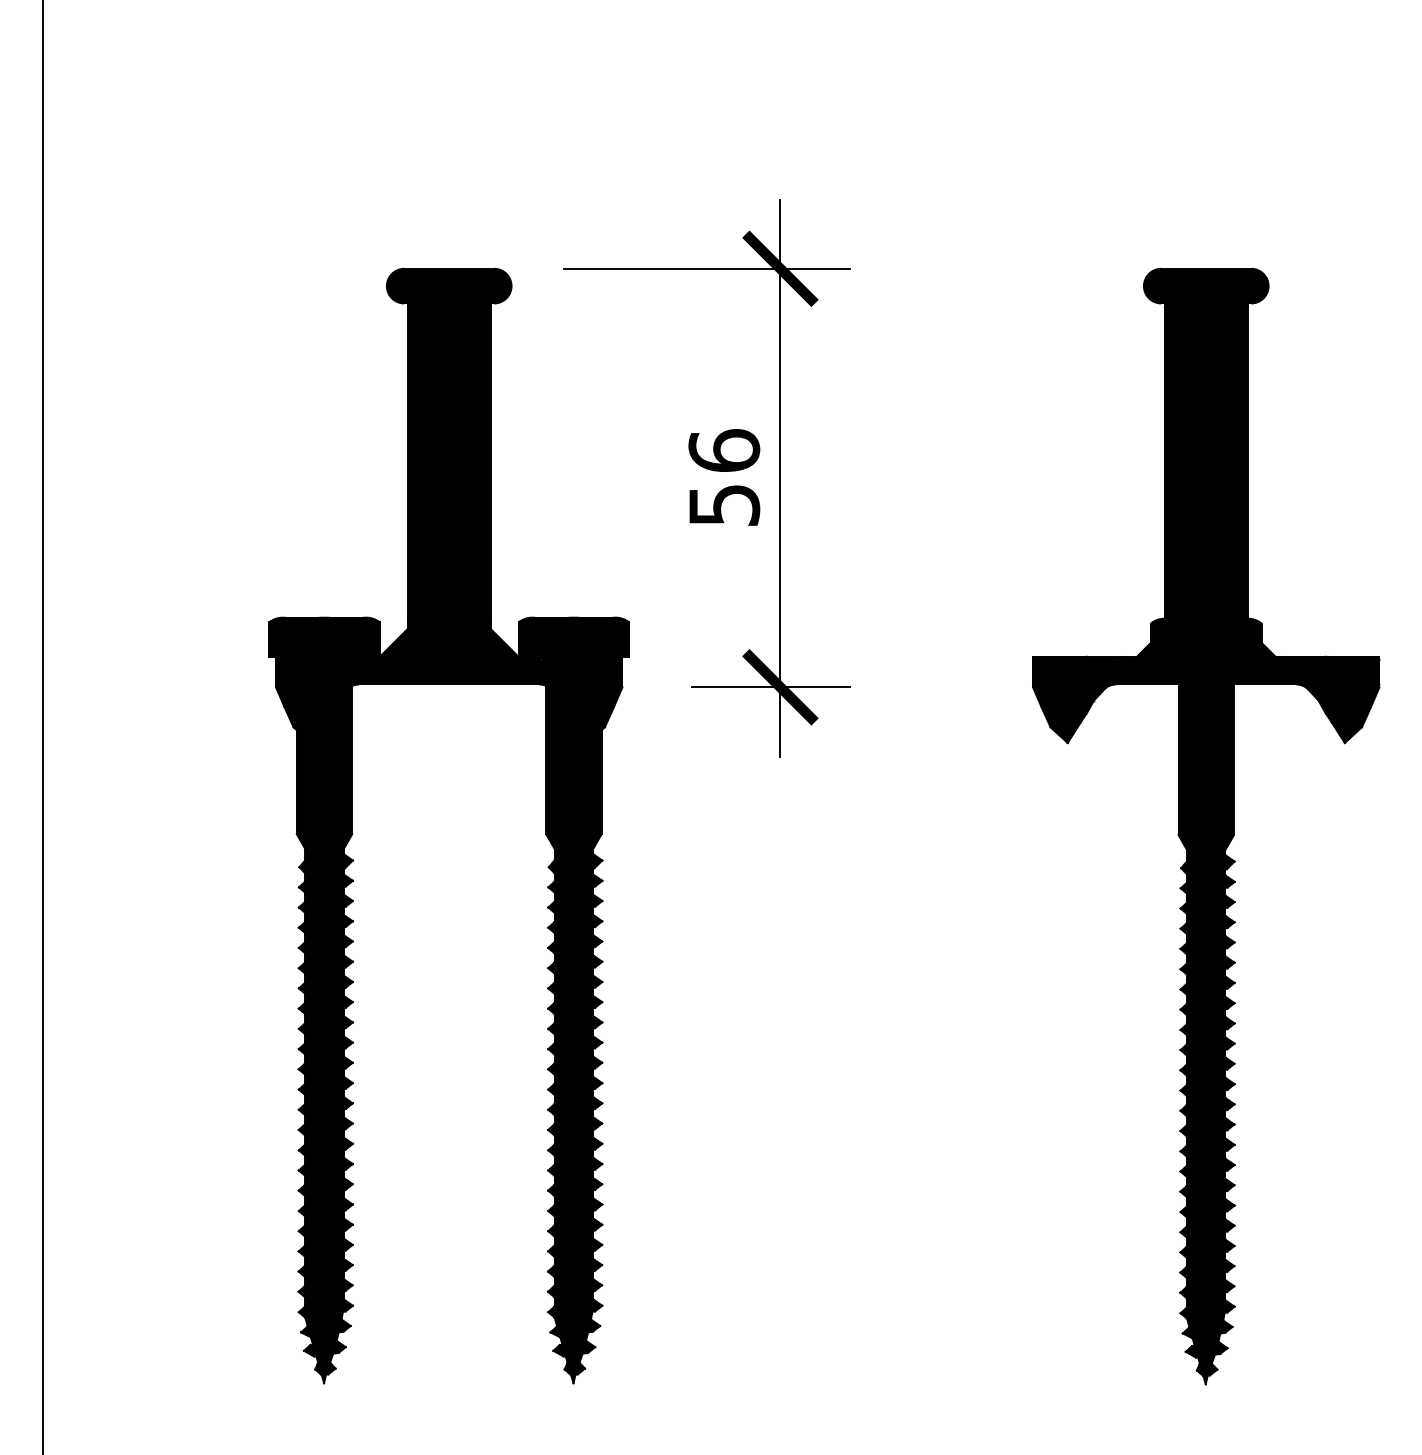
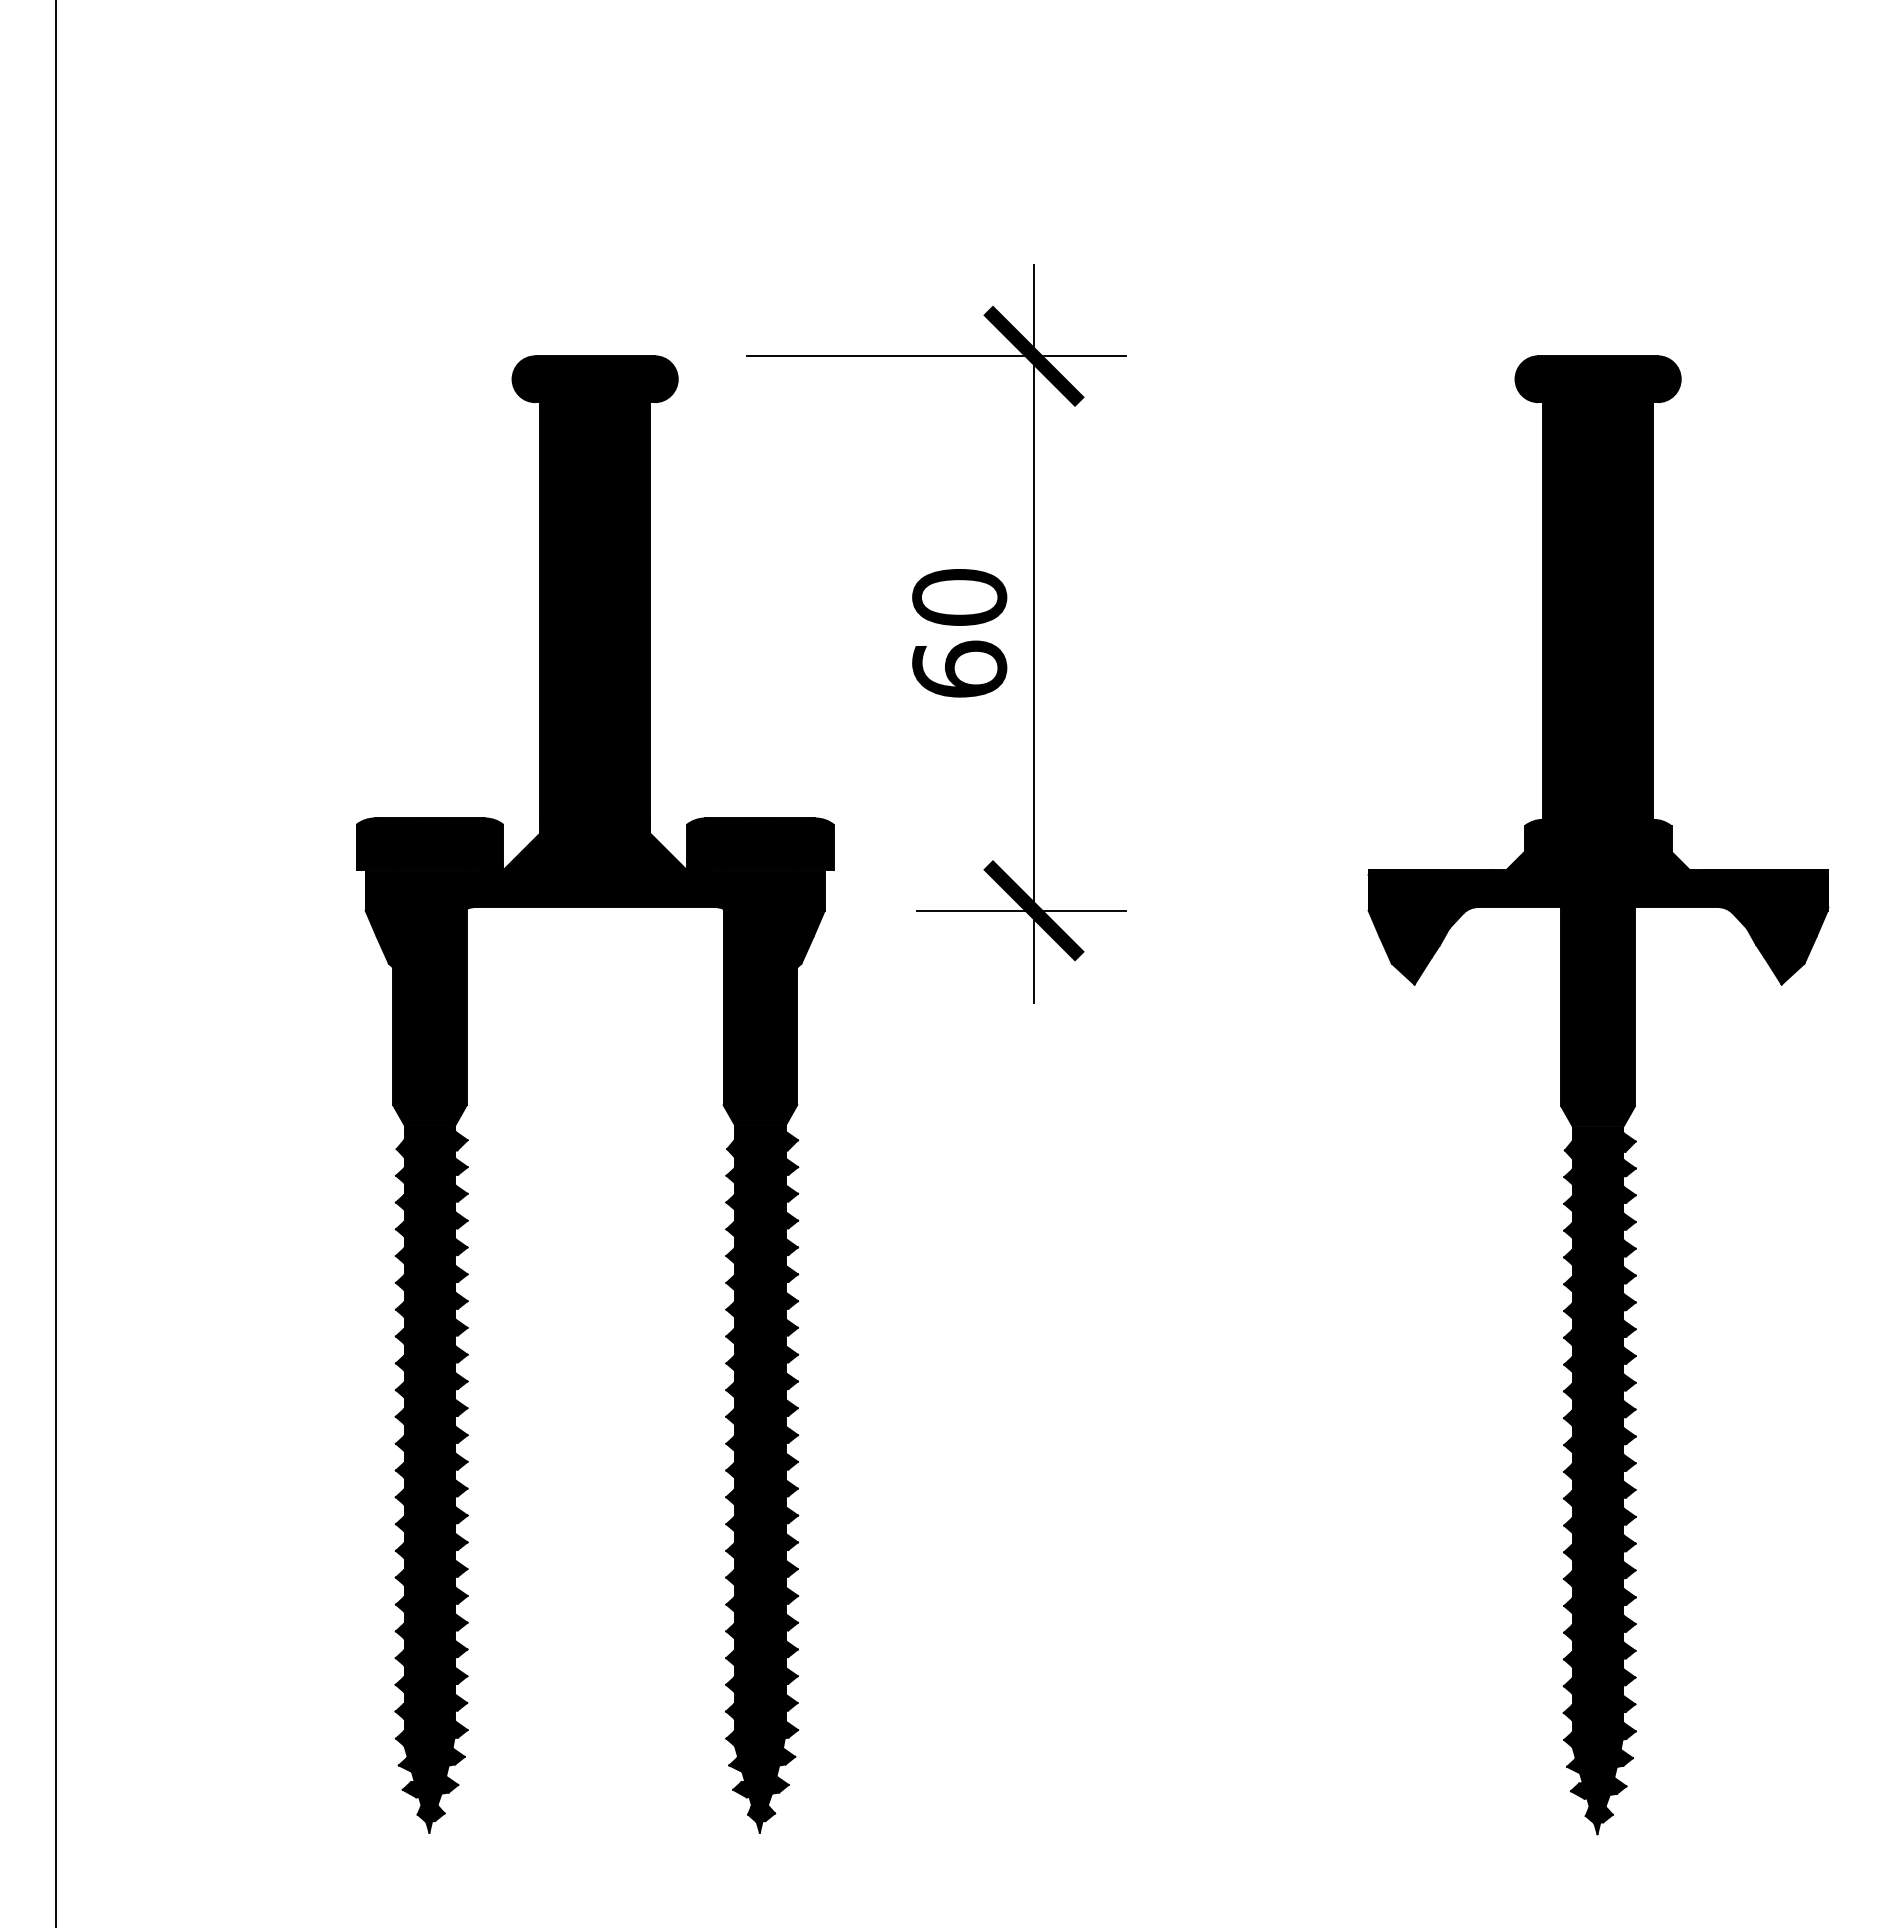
text: (724, 477) -> (959, 632), 56 -> 60

